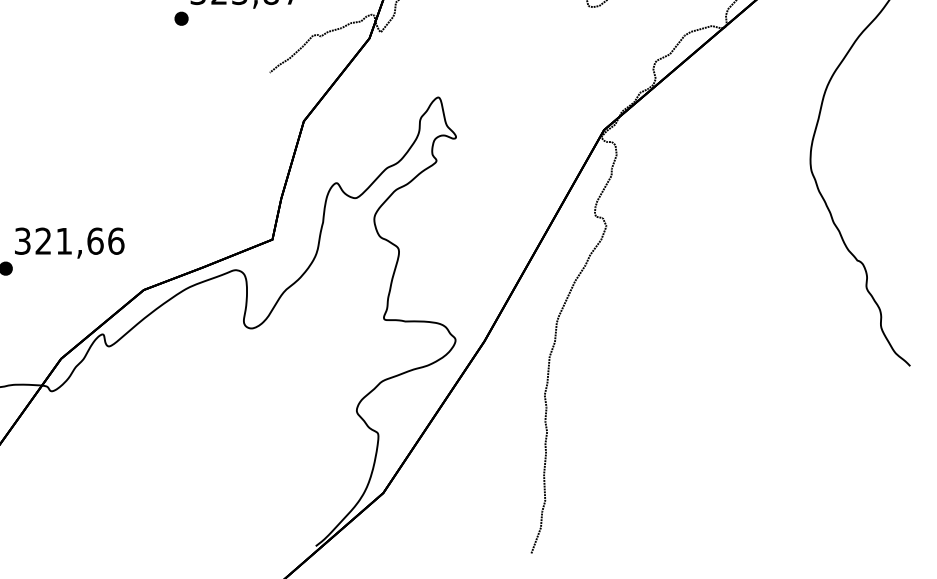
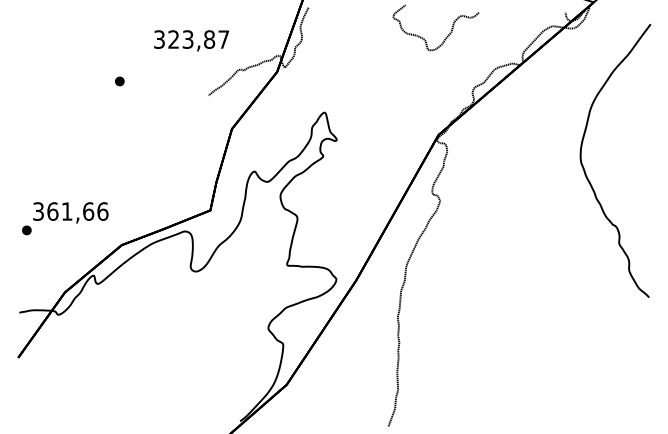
part: (181, 18) -> (119, 81), moved
text: (43, 241) -> (52, 211), 321,66 -> 361,66

